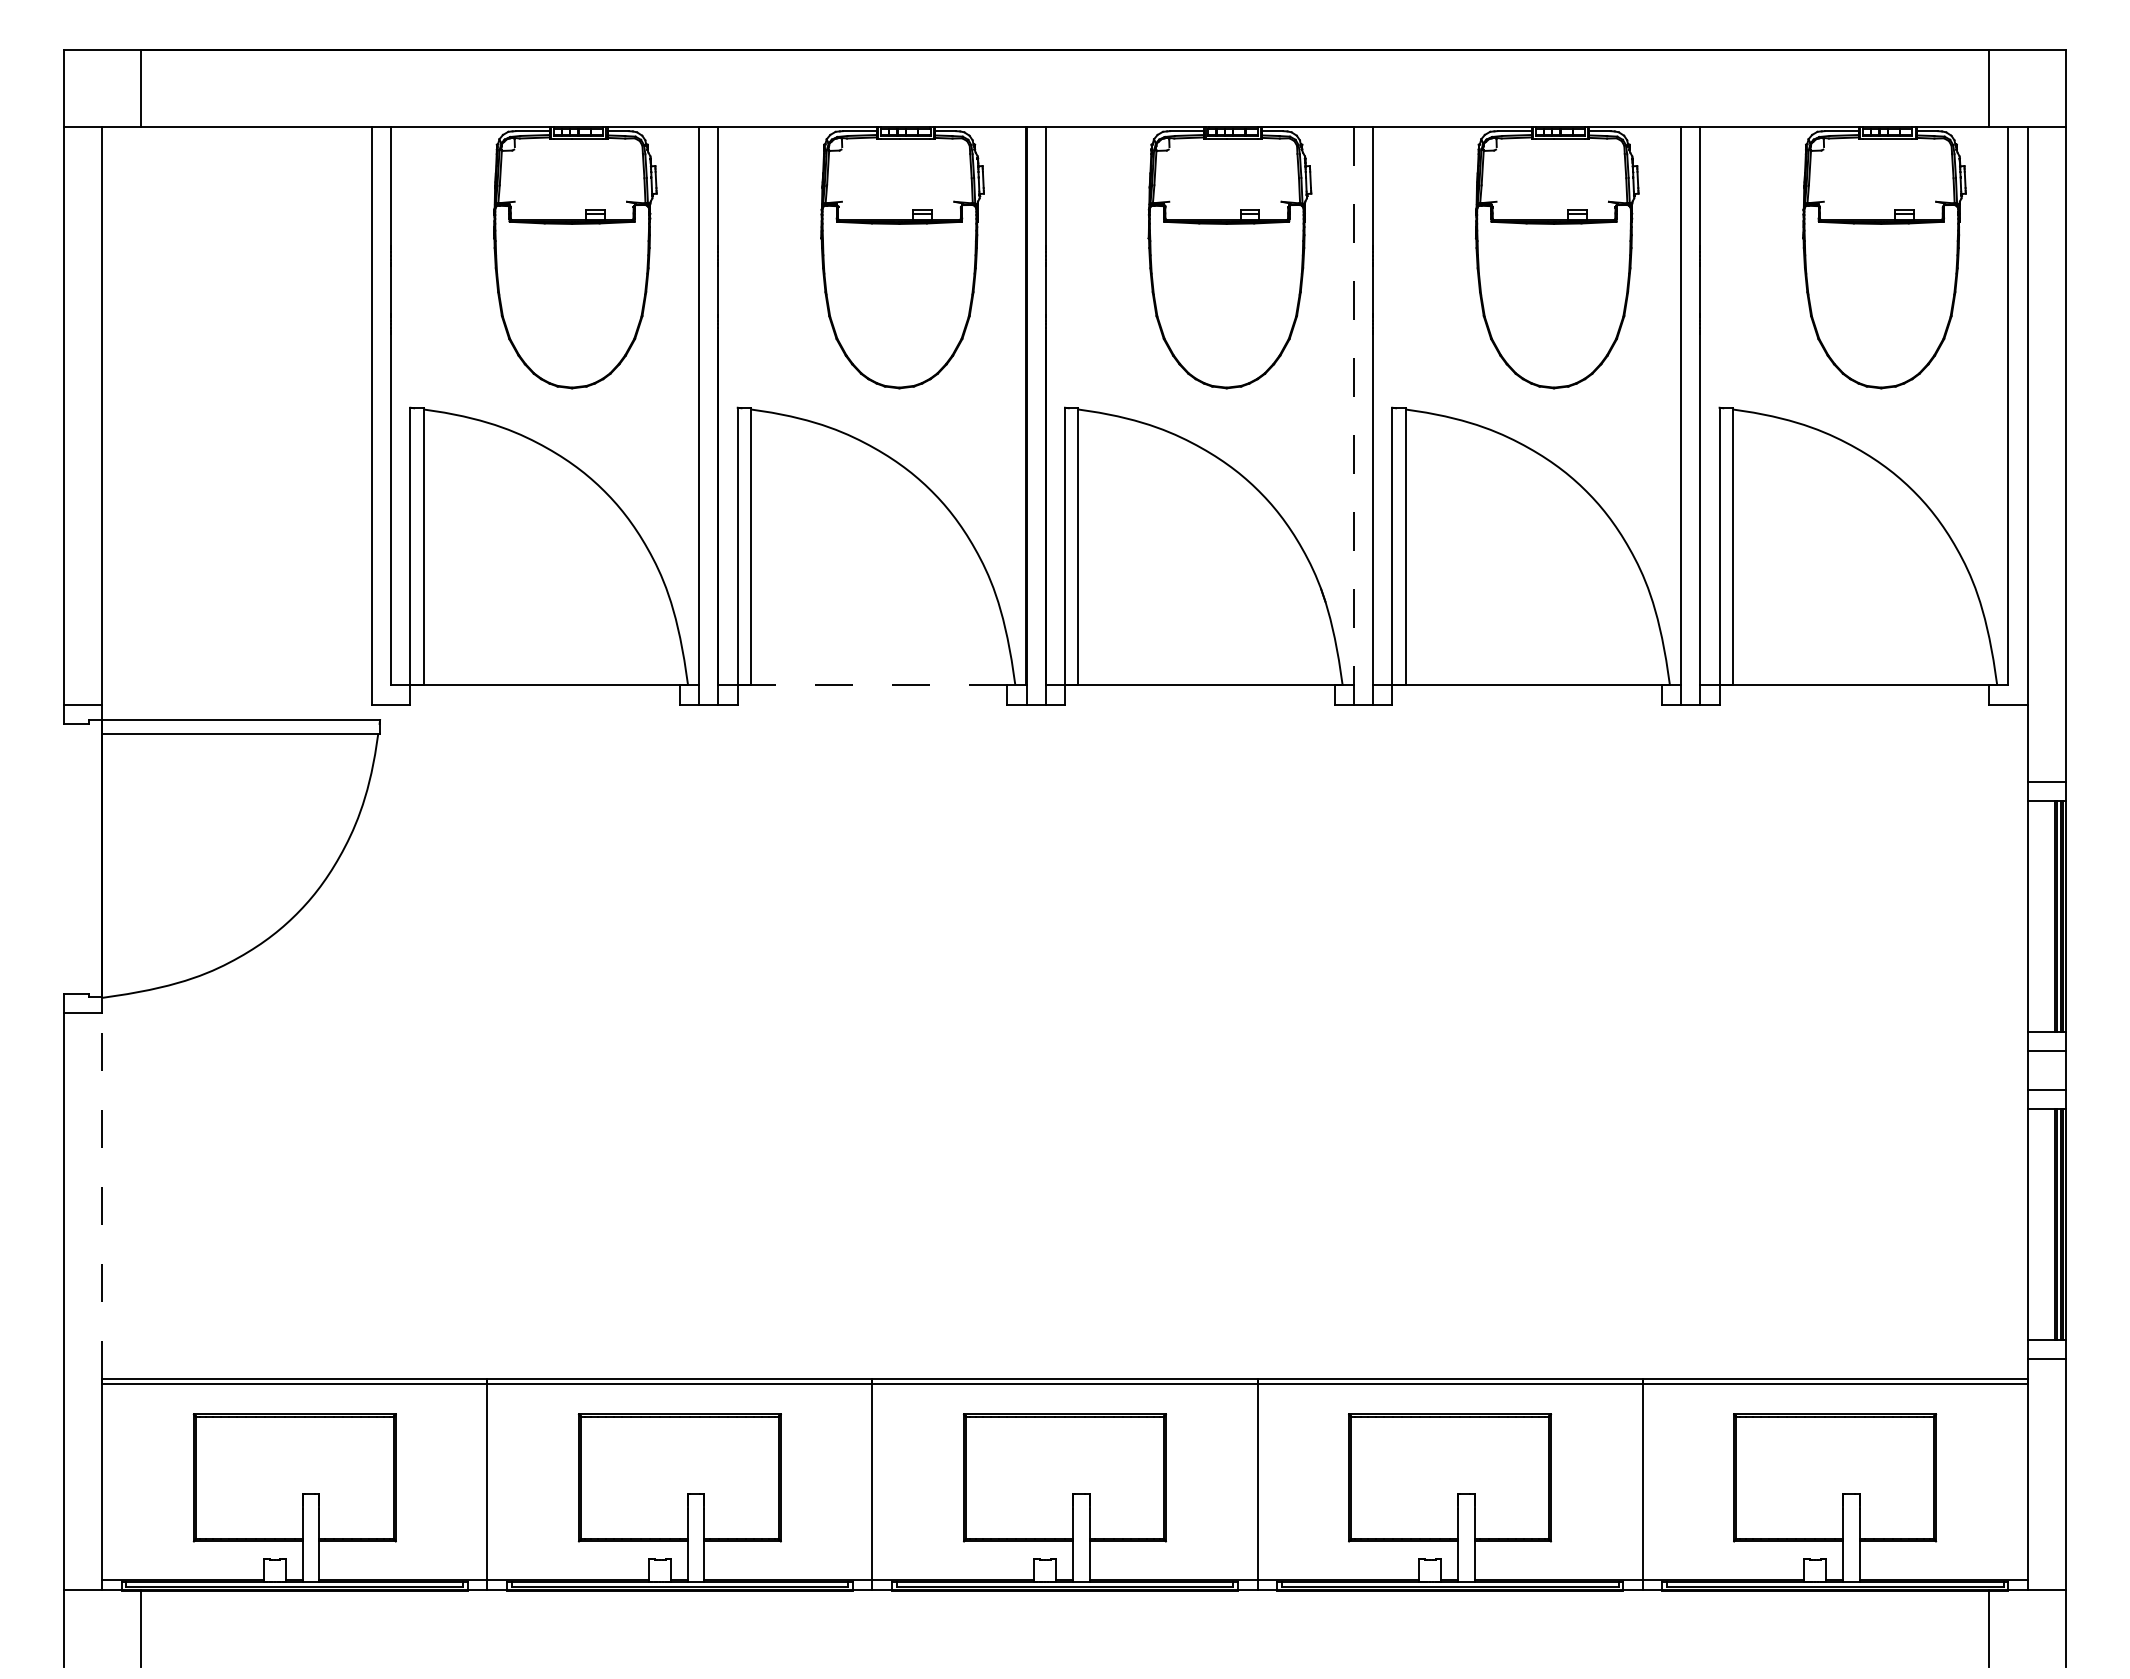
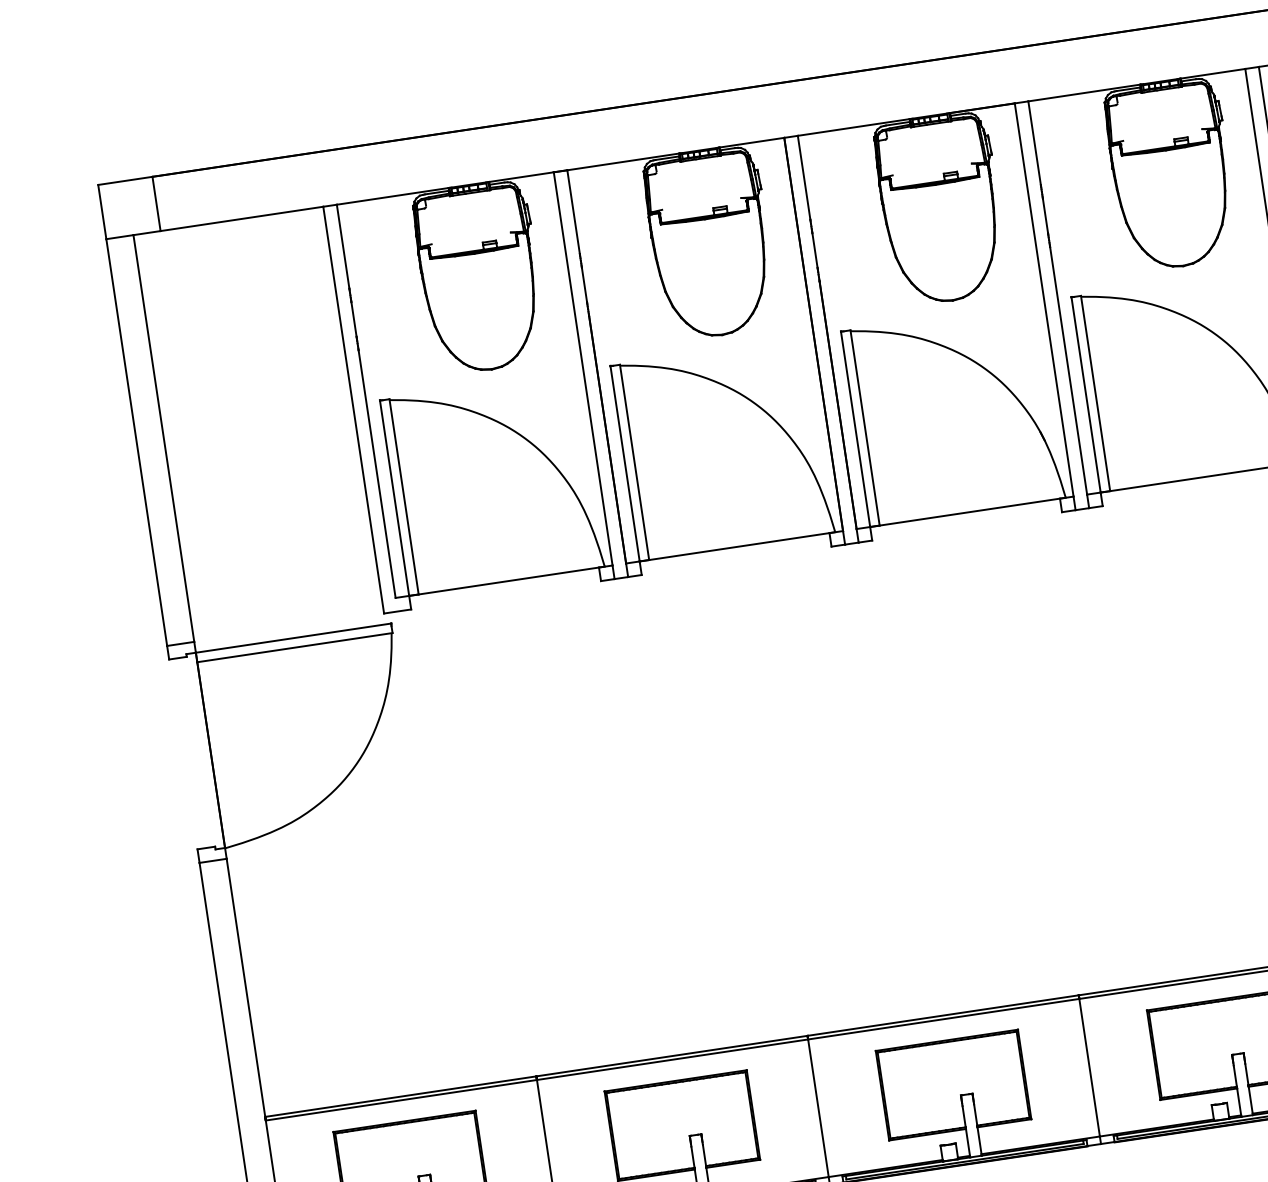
line: (1353, 406) -> (1044, 300), dashed -> solid
line: (876, 685) -> (737, 546), dashed -> solid
line: (102, 1195) -> (245, 987), dashed -> solid

